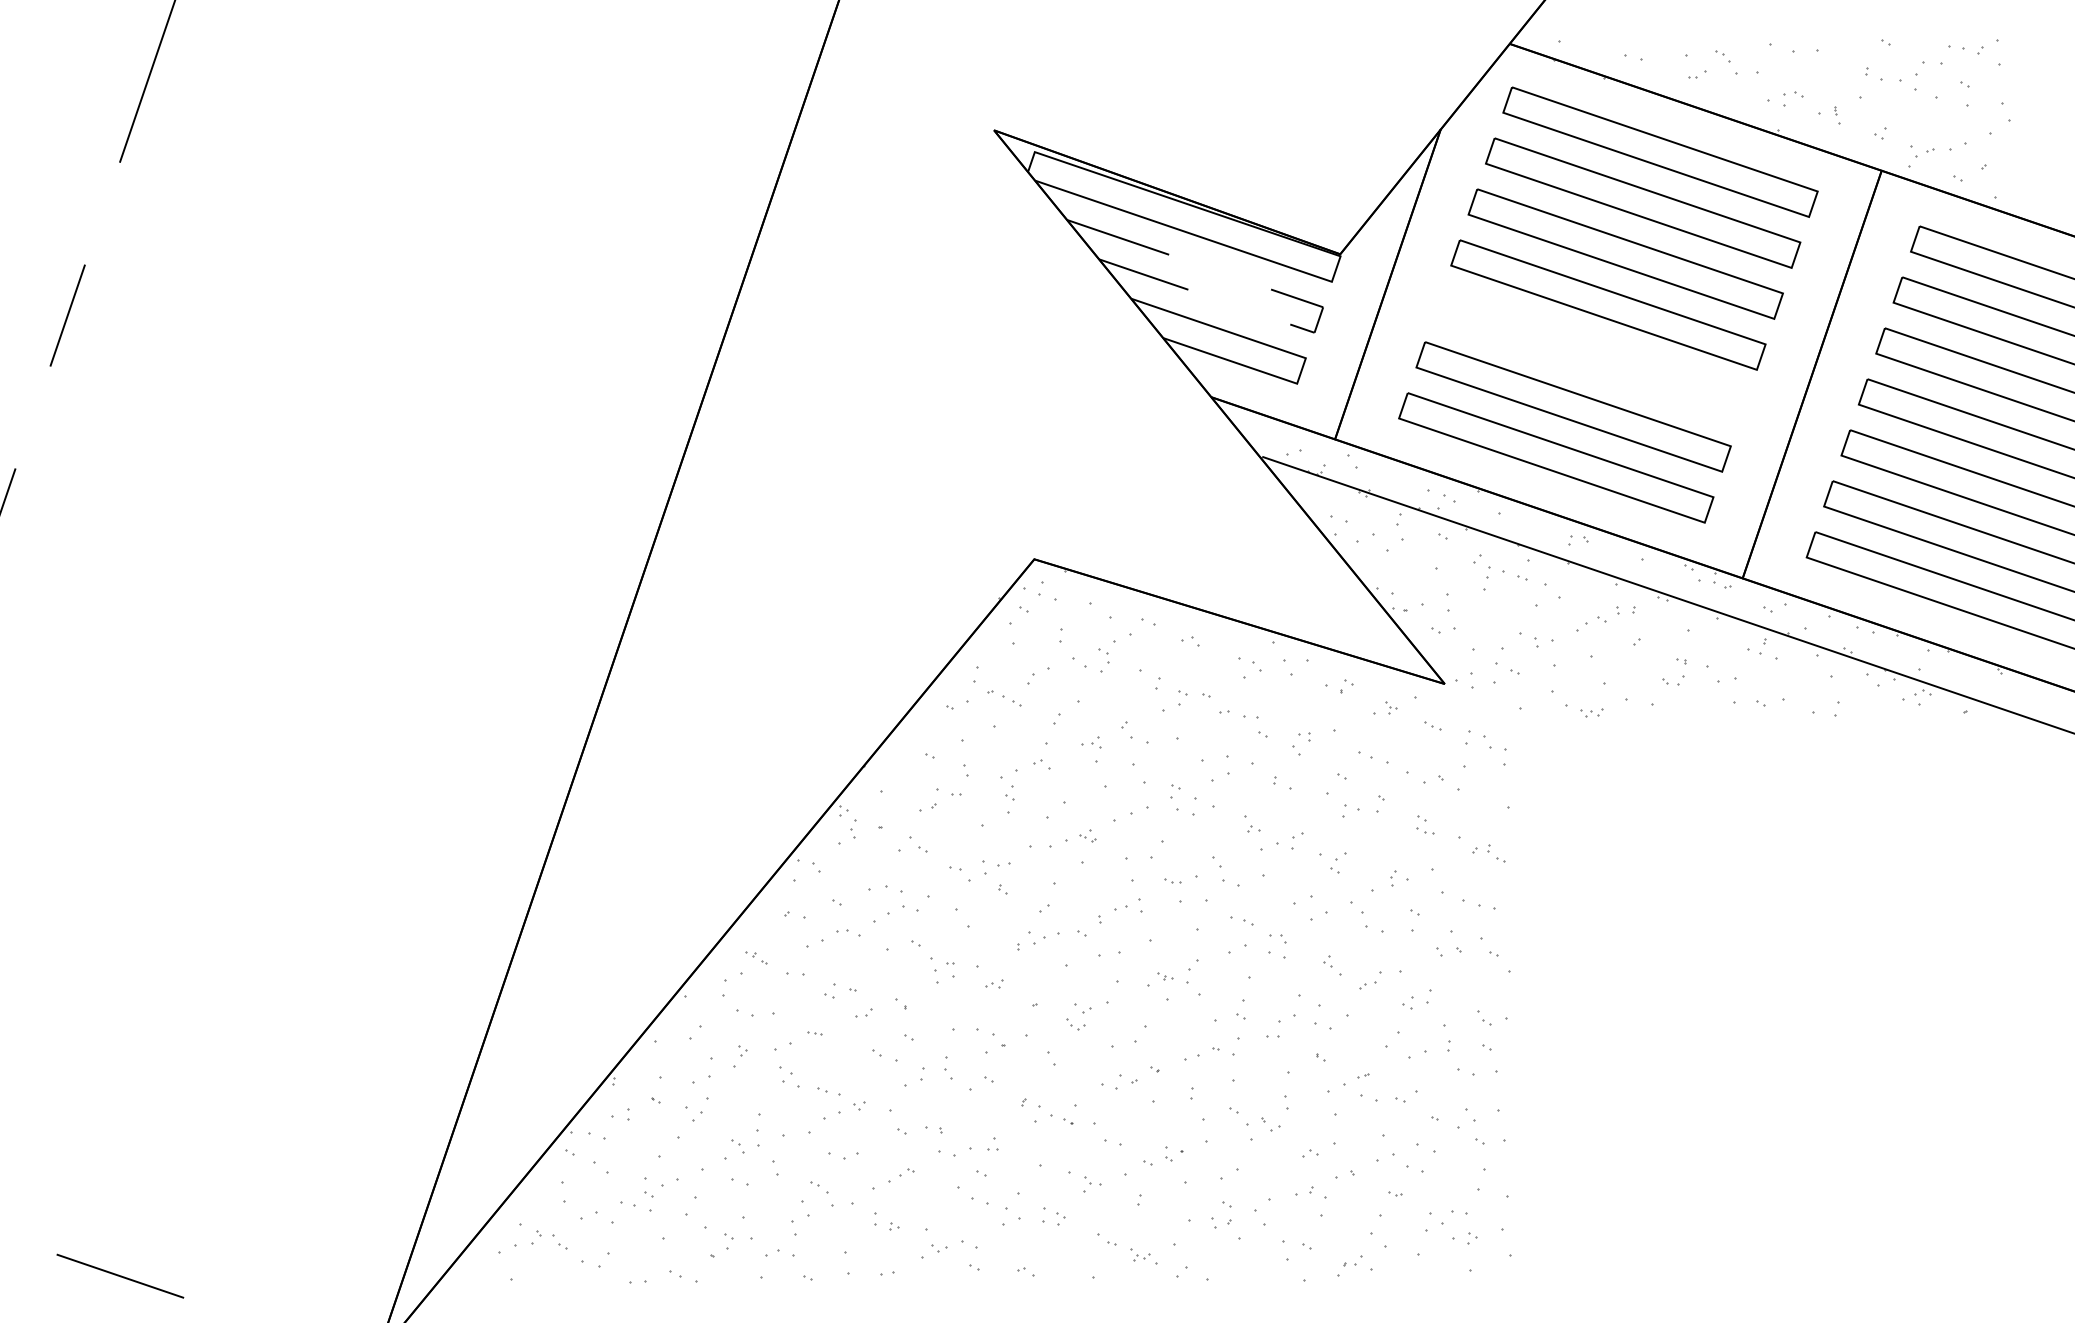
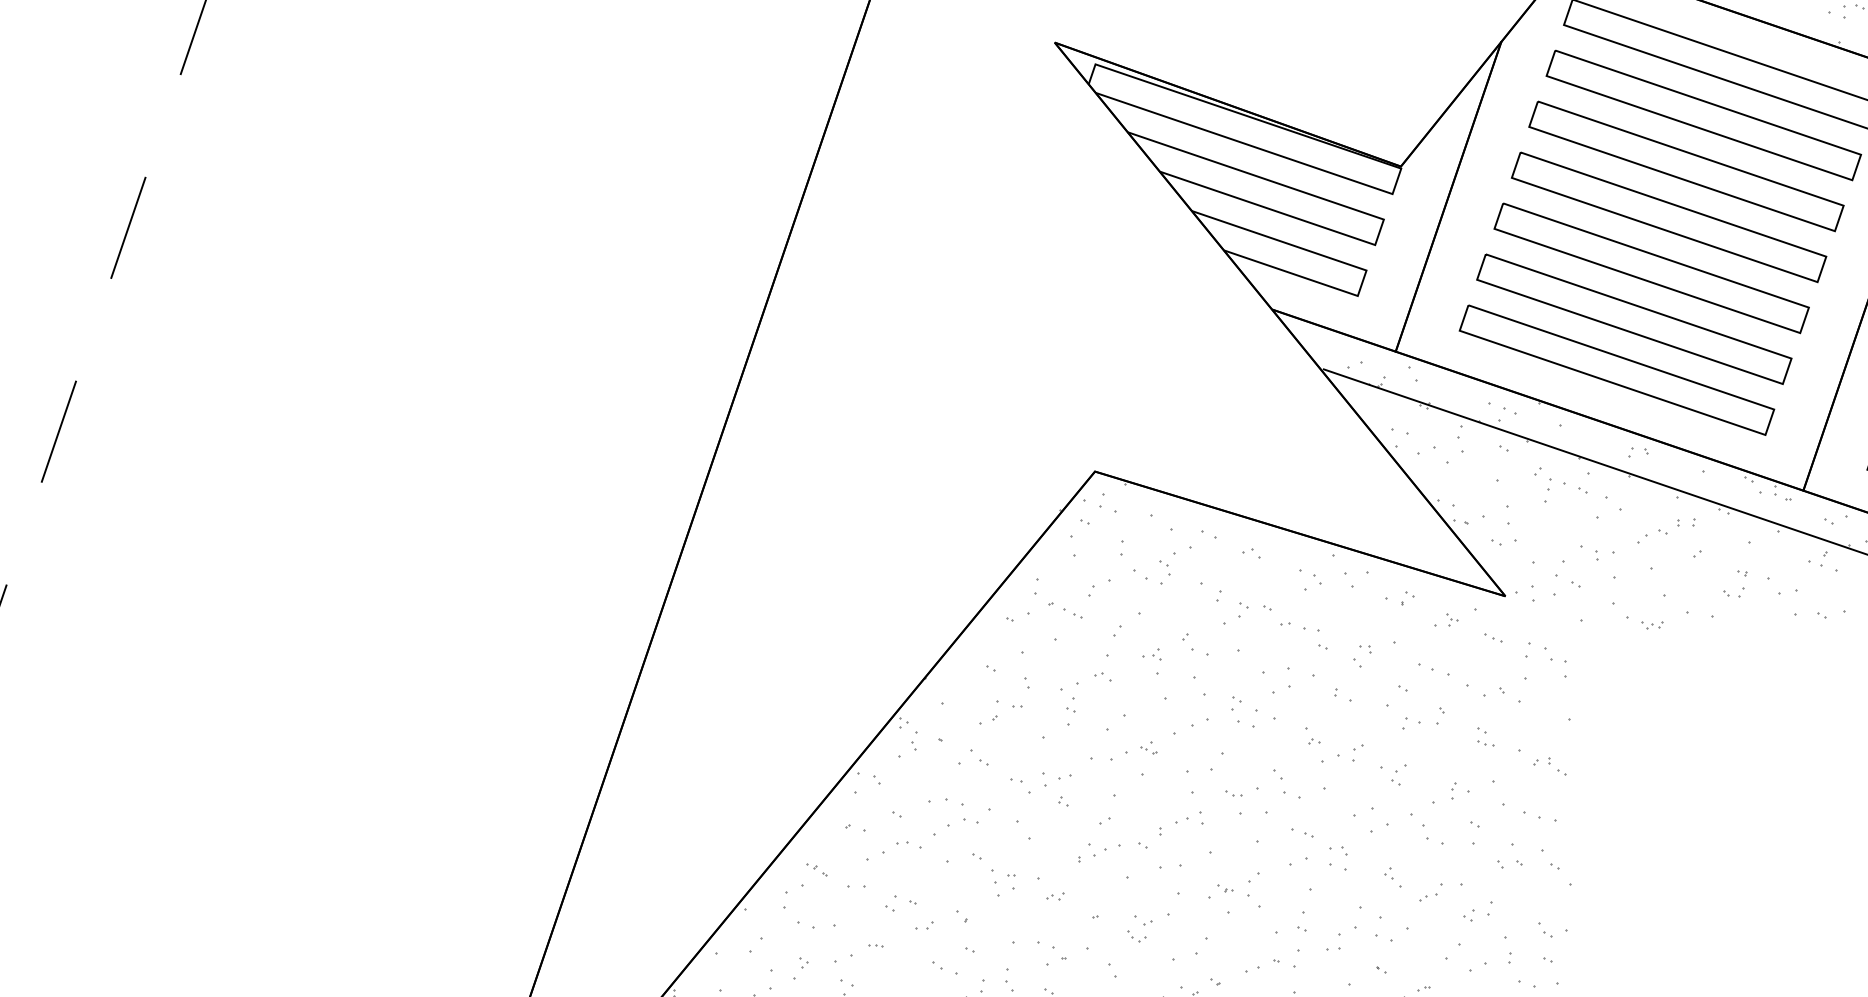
line: (1316, 305) -> (1377, 217), dashed -> solid
part: (1590, 355) -> (1651, 267), added

